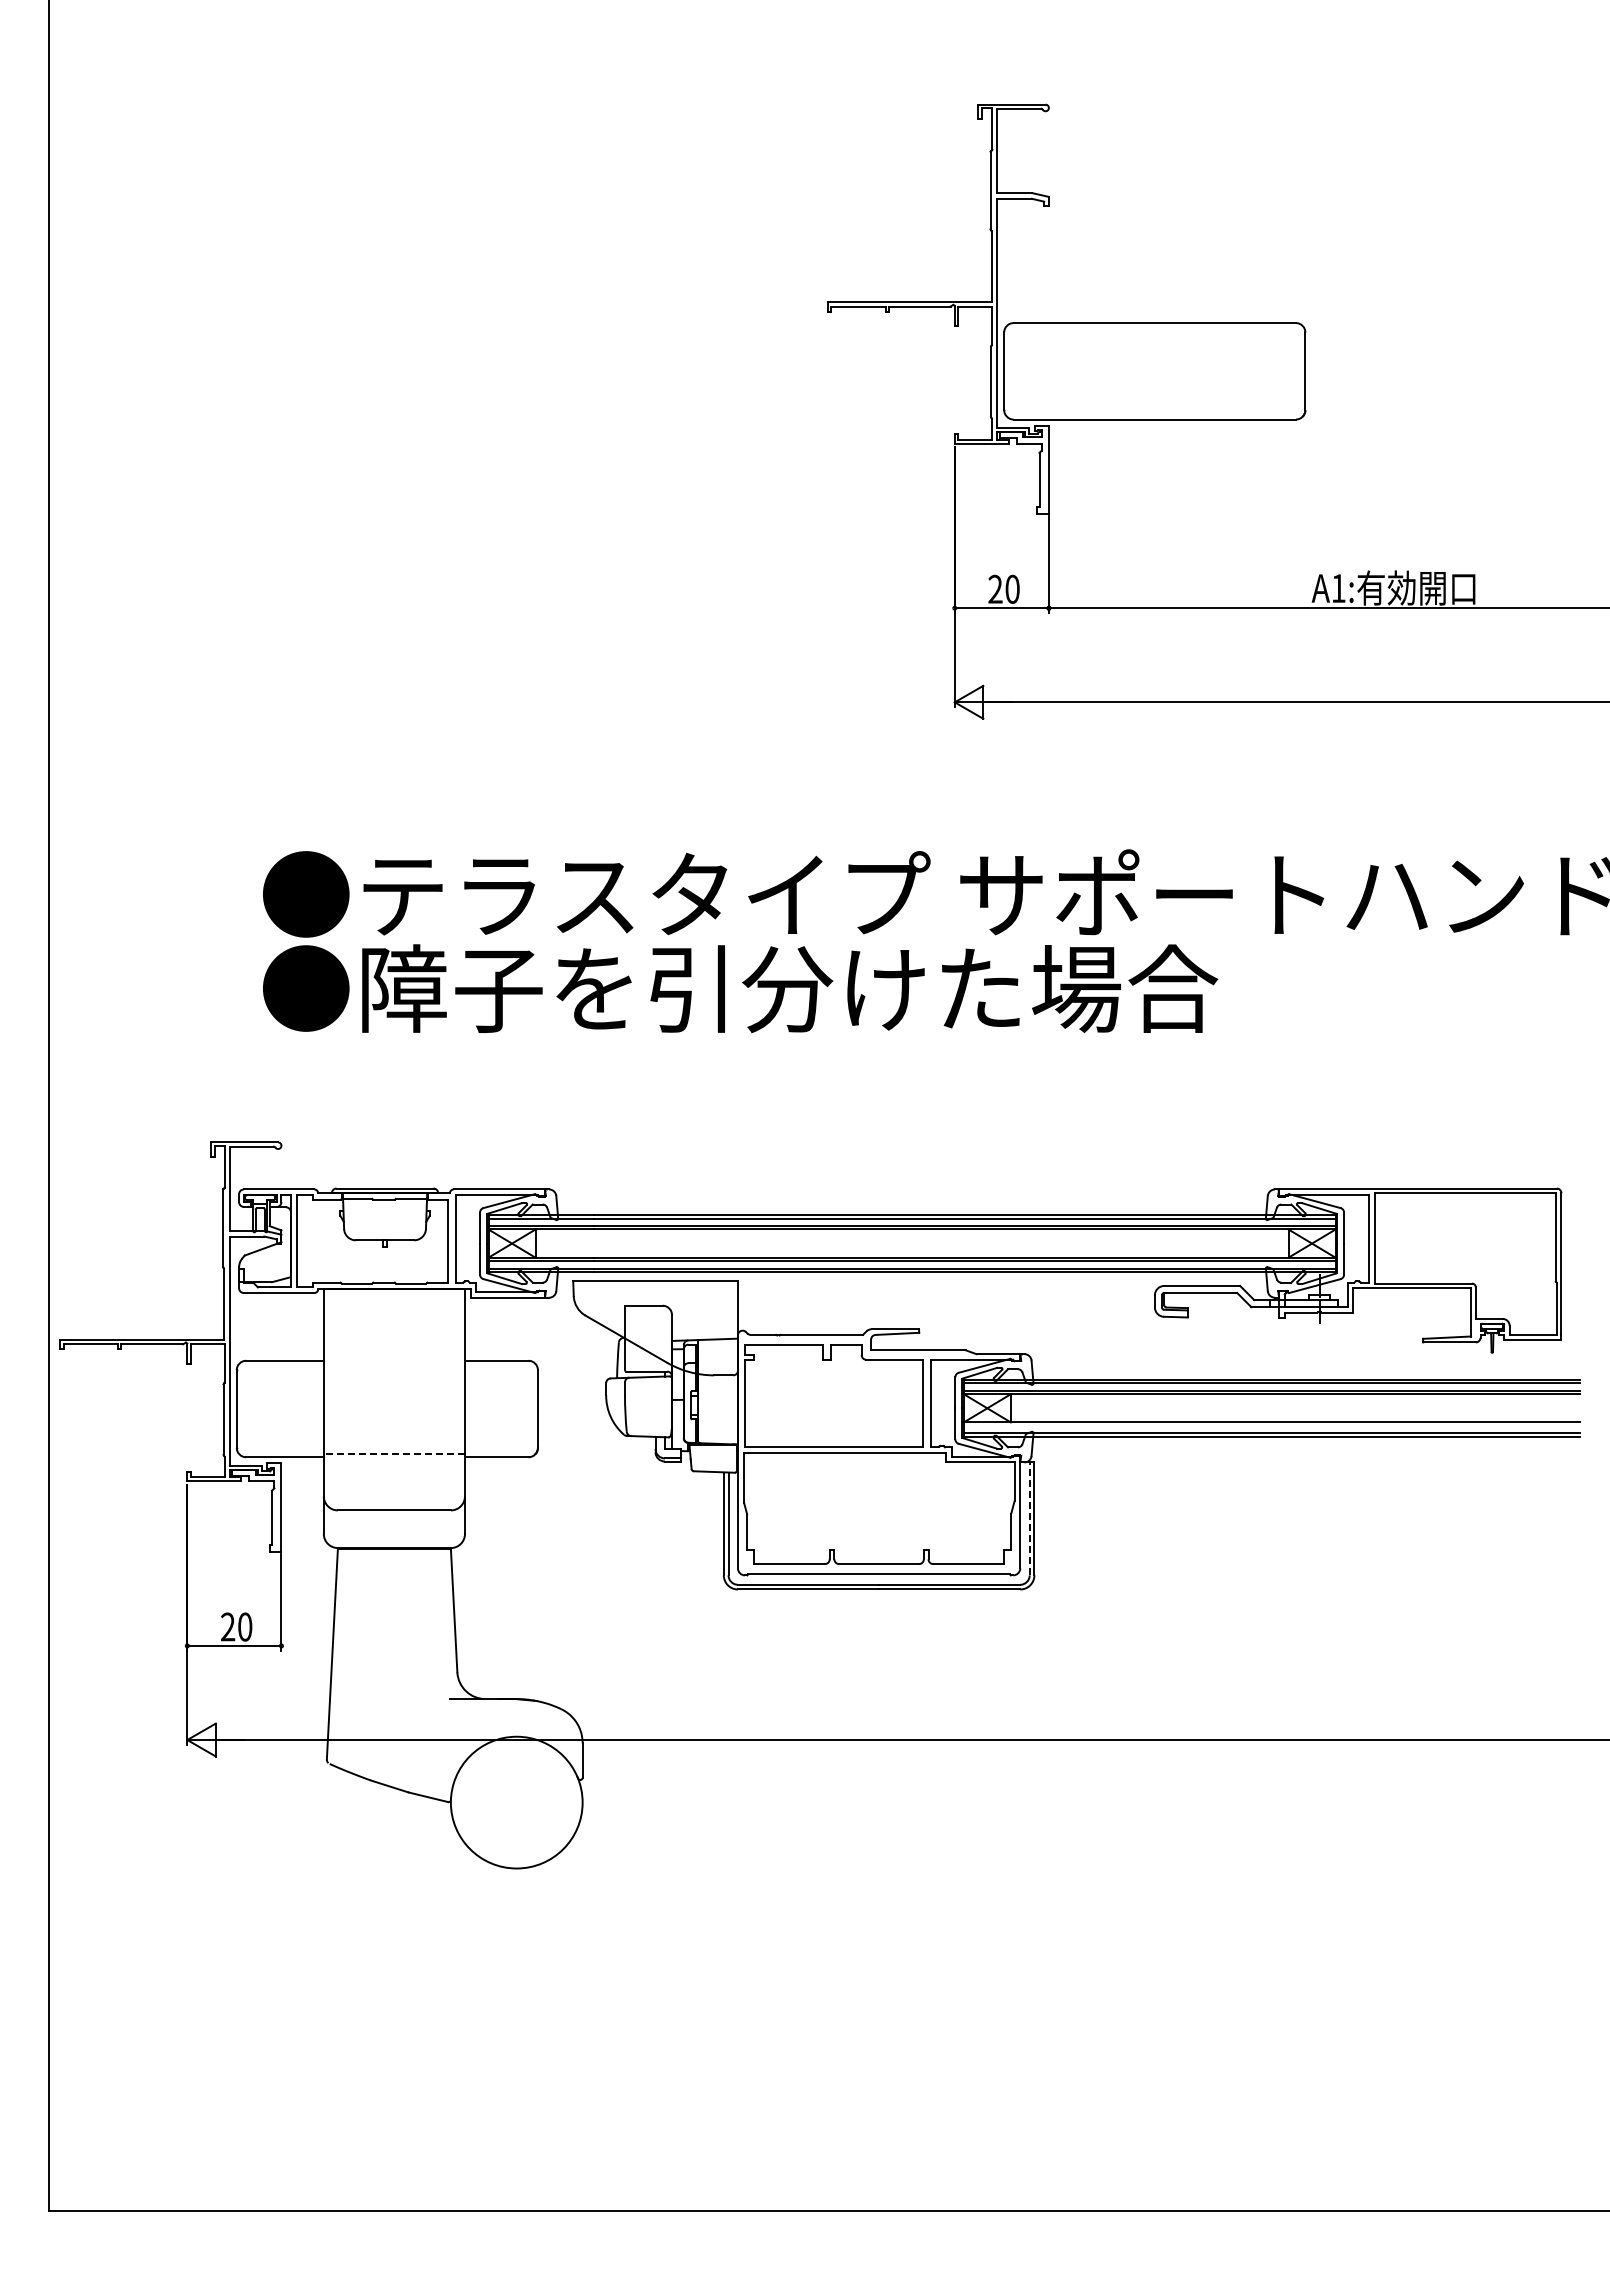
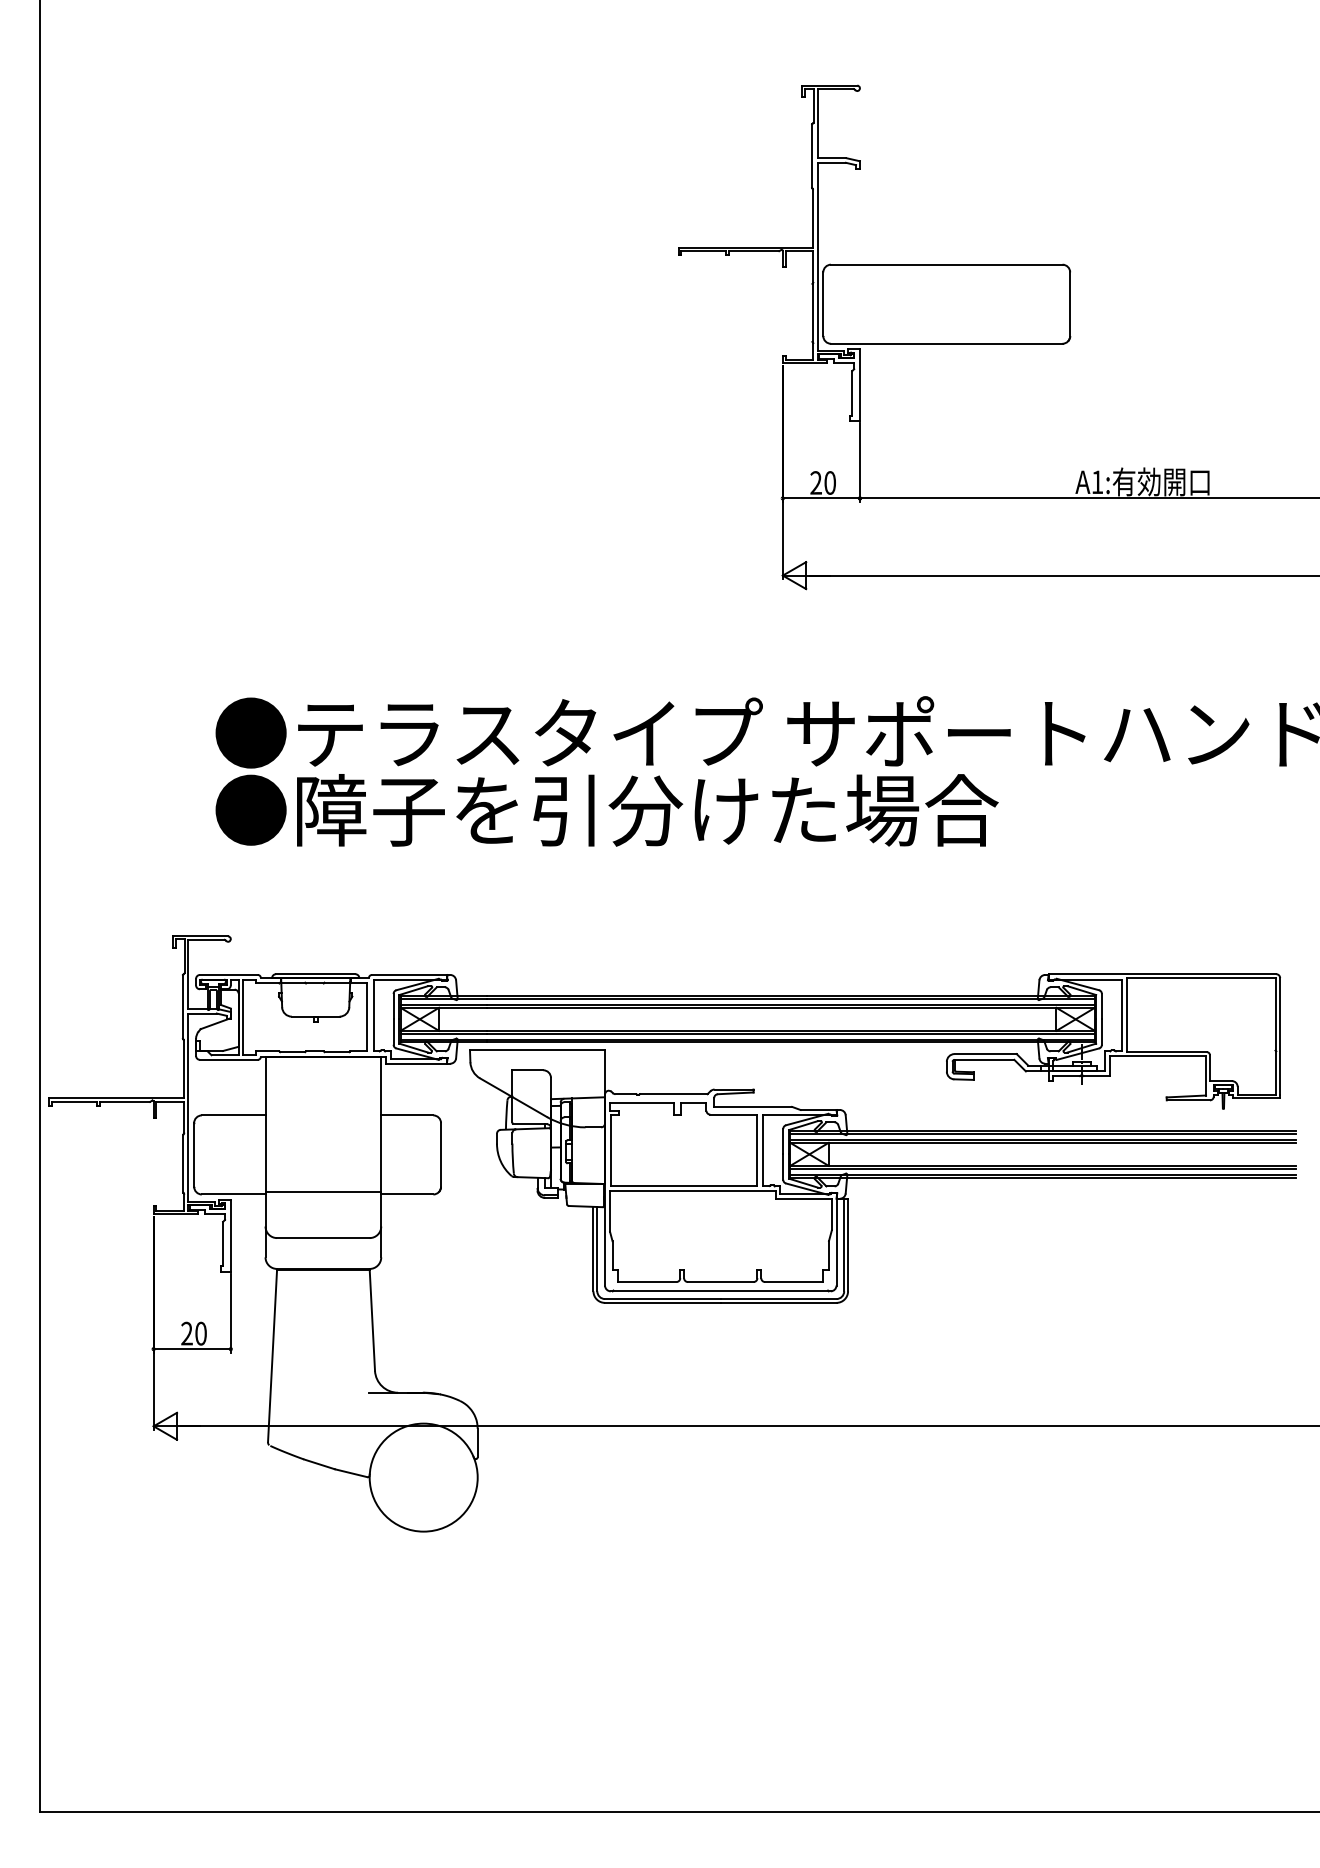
line: (1271, 1425) -> (1042, 1168), added
line: (394, 1453) -> (323, 1191), dashed -> solid
line: (1029, 1518) -> (844, 1244), dashed -> solid

